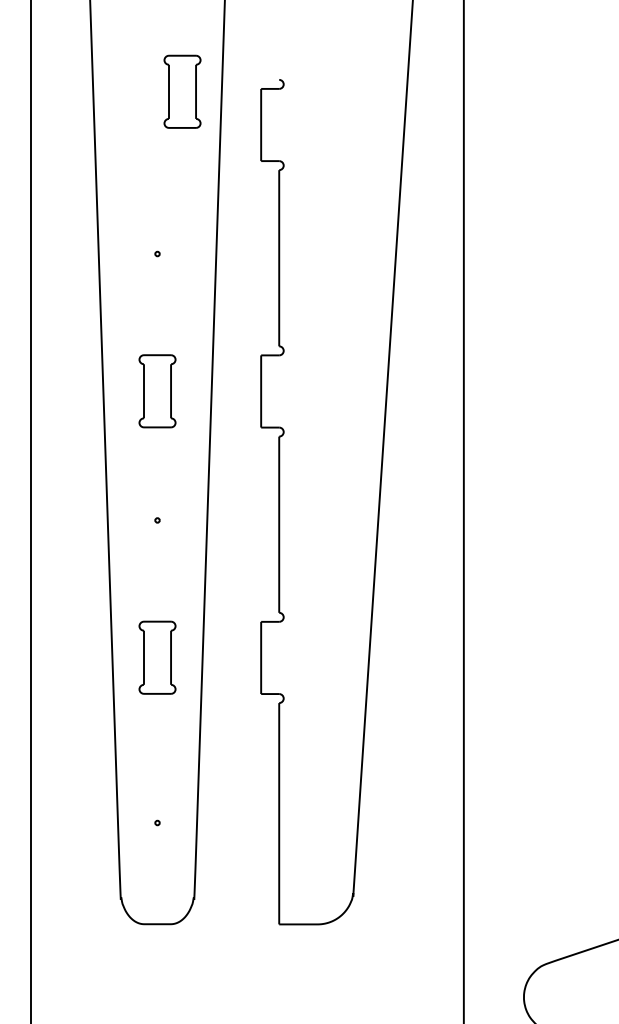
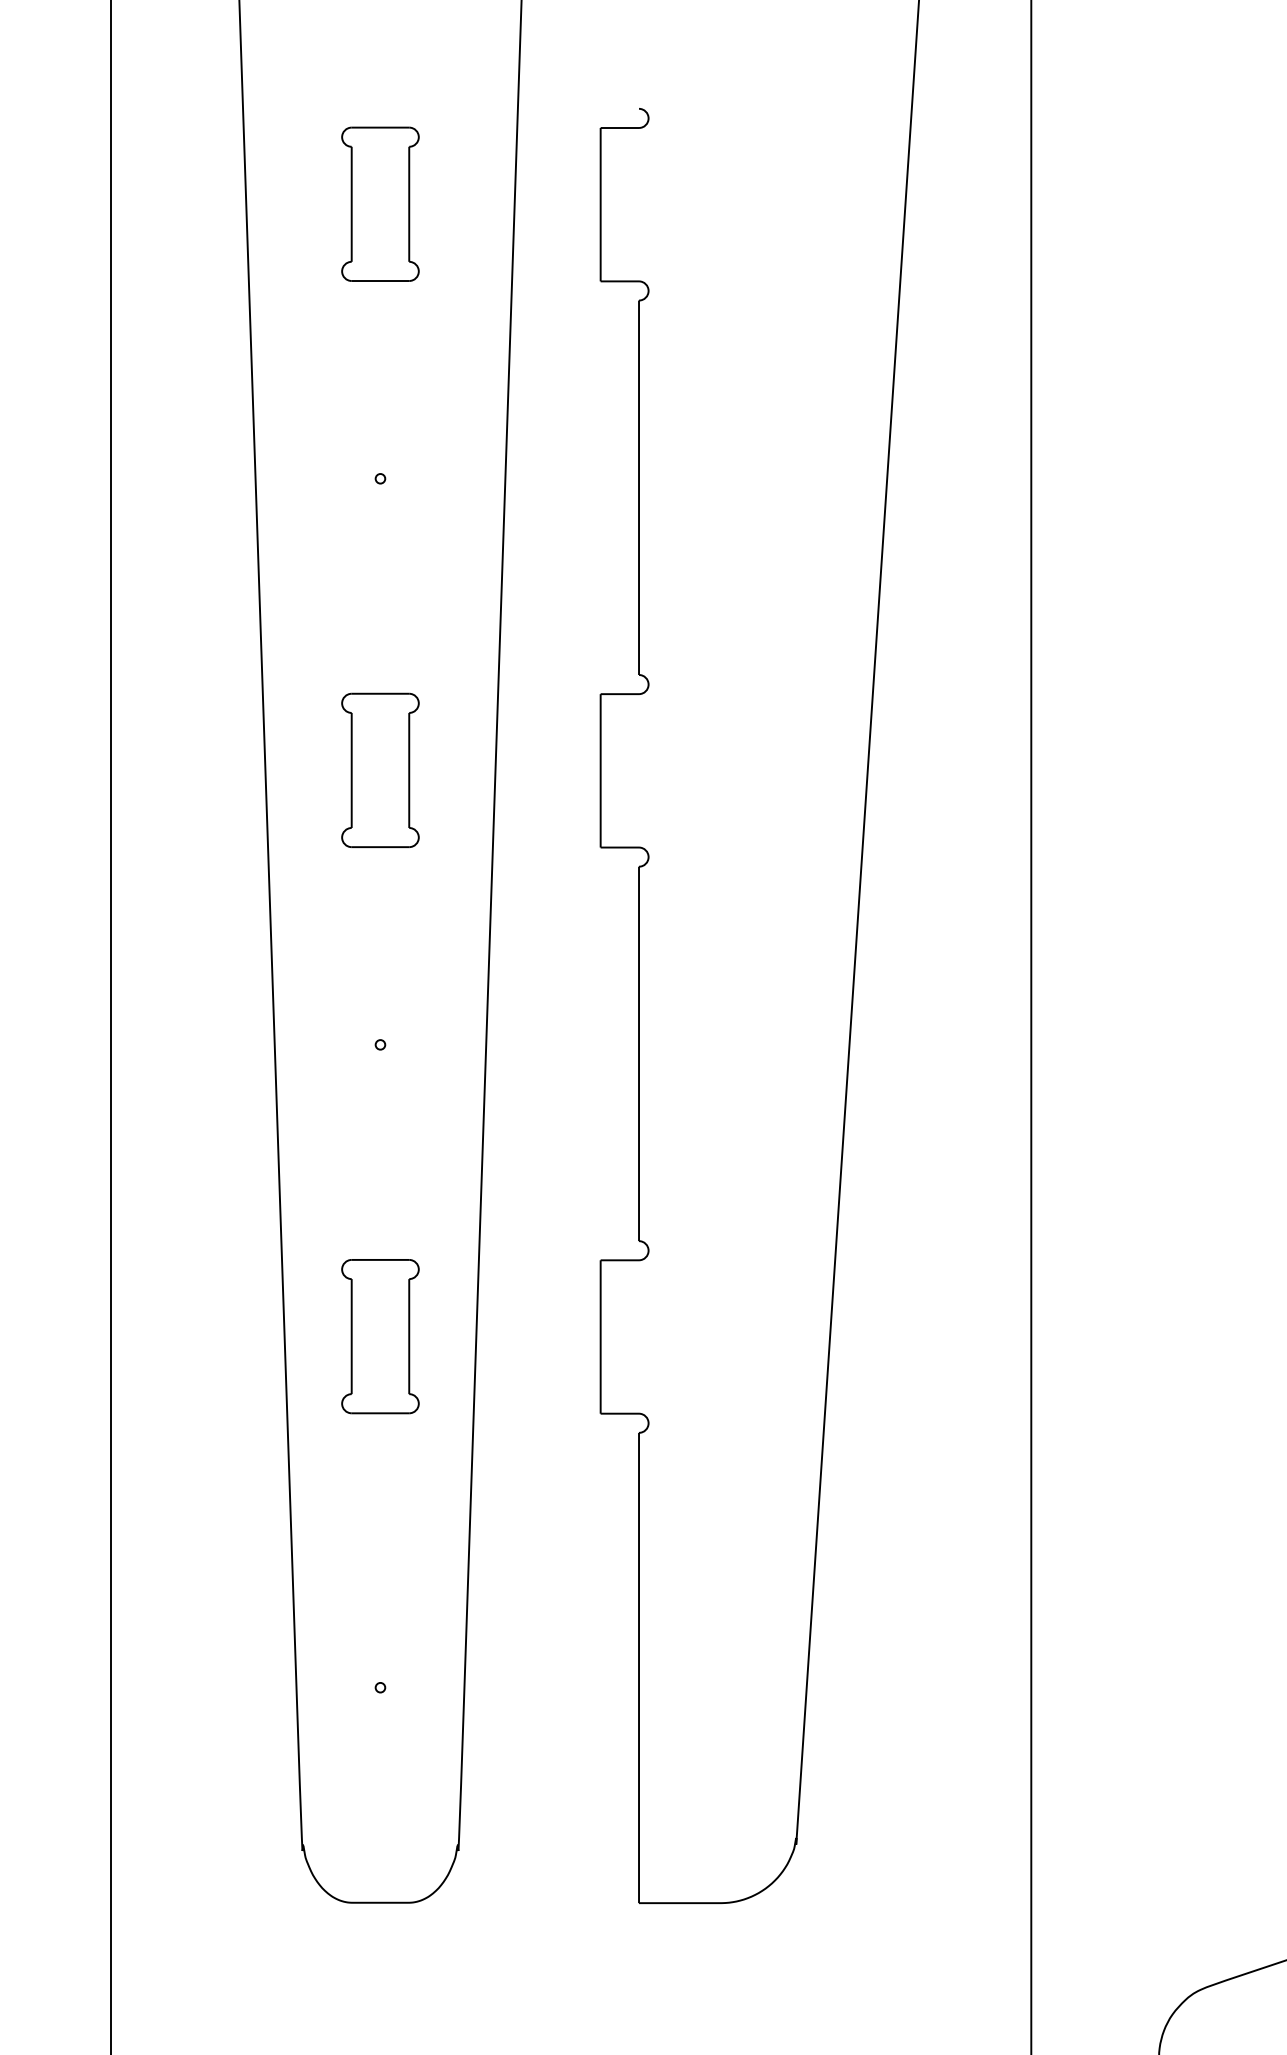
part: (182, 91) -> (380, 203), moved

